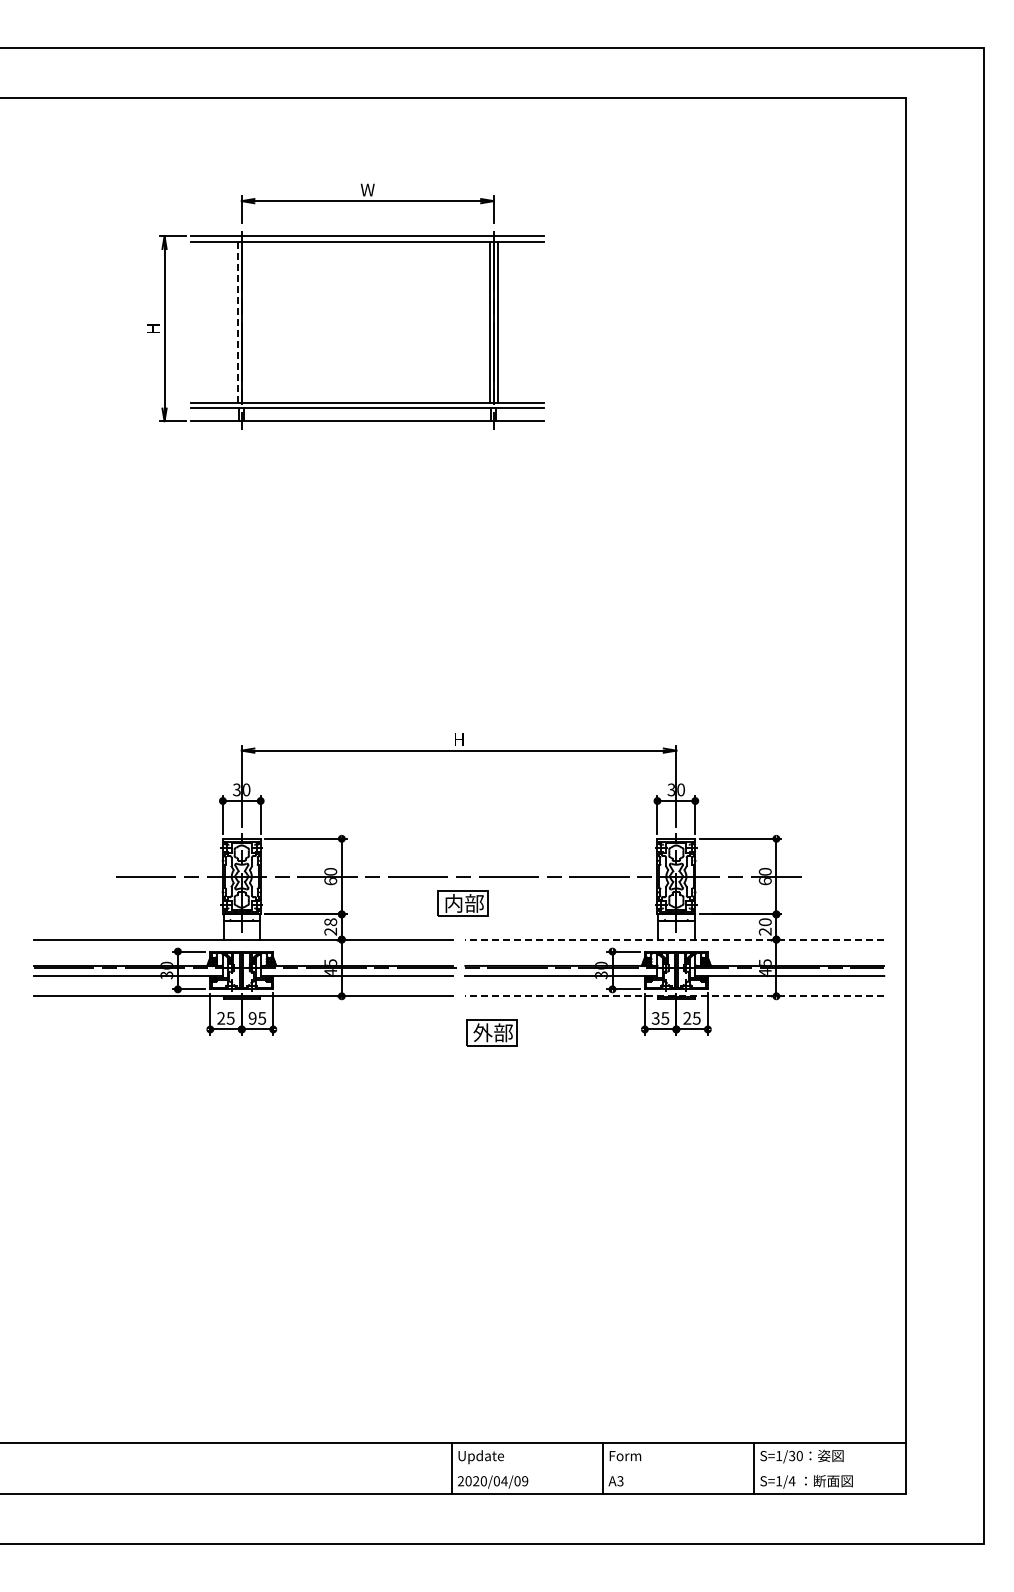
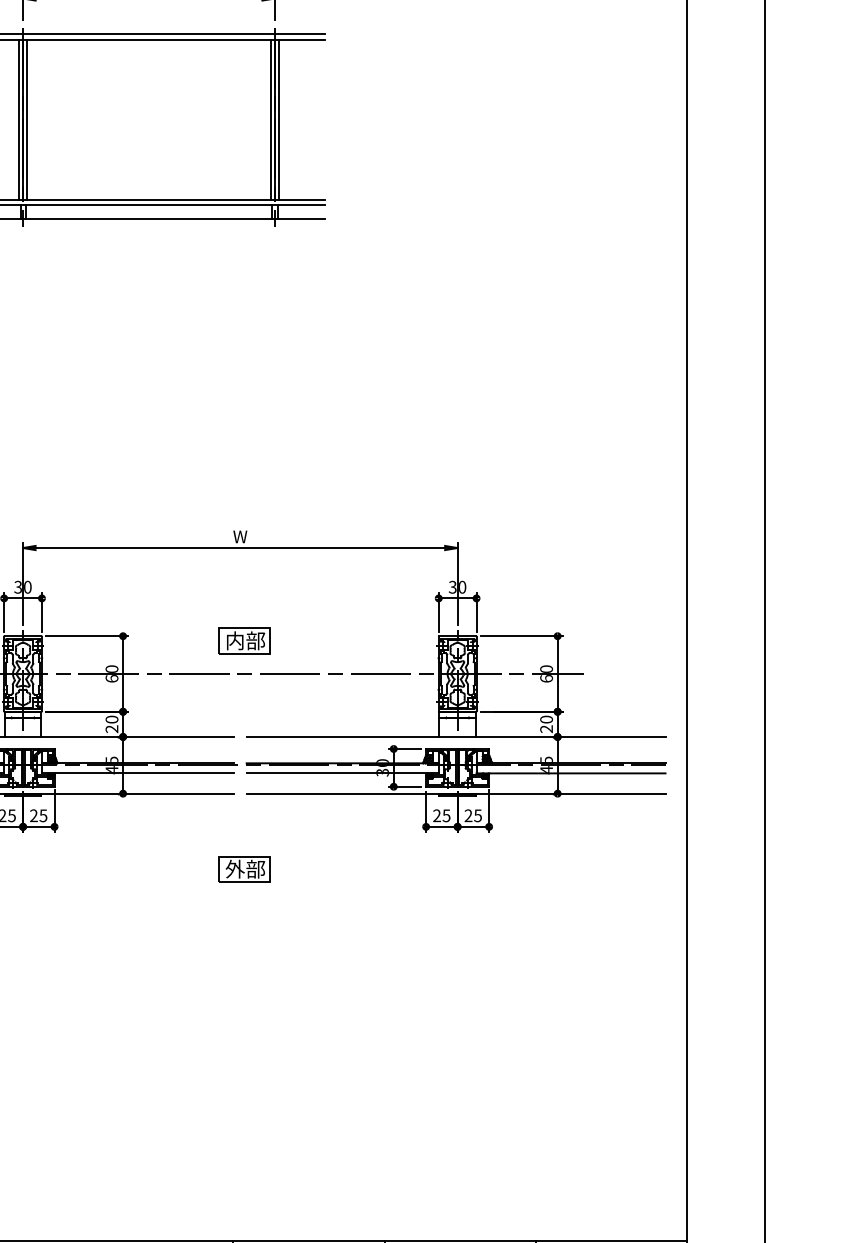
line: (246, 322) -> (27, 119), added
line: (237, 323) -> (18, 120), dashed -> solid
text: (458, 739) -> (239, 536), H -> W
part: (462, 903) -> (243, 640), moved
text: (330, 922) -> (111, 719), 28 -> 20
line: (674, 939) -> (455, 736), dashed -> solid
line: (674, 996) -> (455, 793), dashed -> solid
text: (252, 1018) -> (33, 815), 95 -> 25
text: (655, 1018) -> (436, 815), 35 -> 25
part: (491, 1032) -> (243, 868), moved

